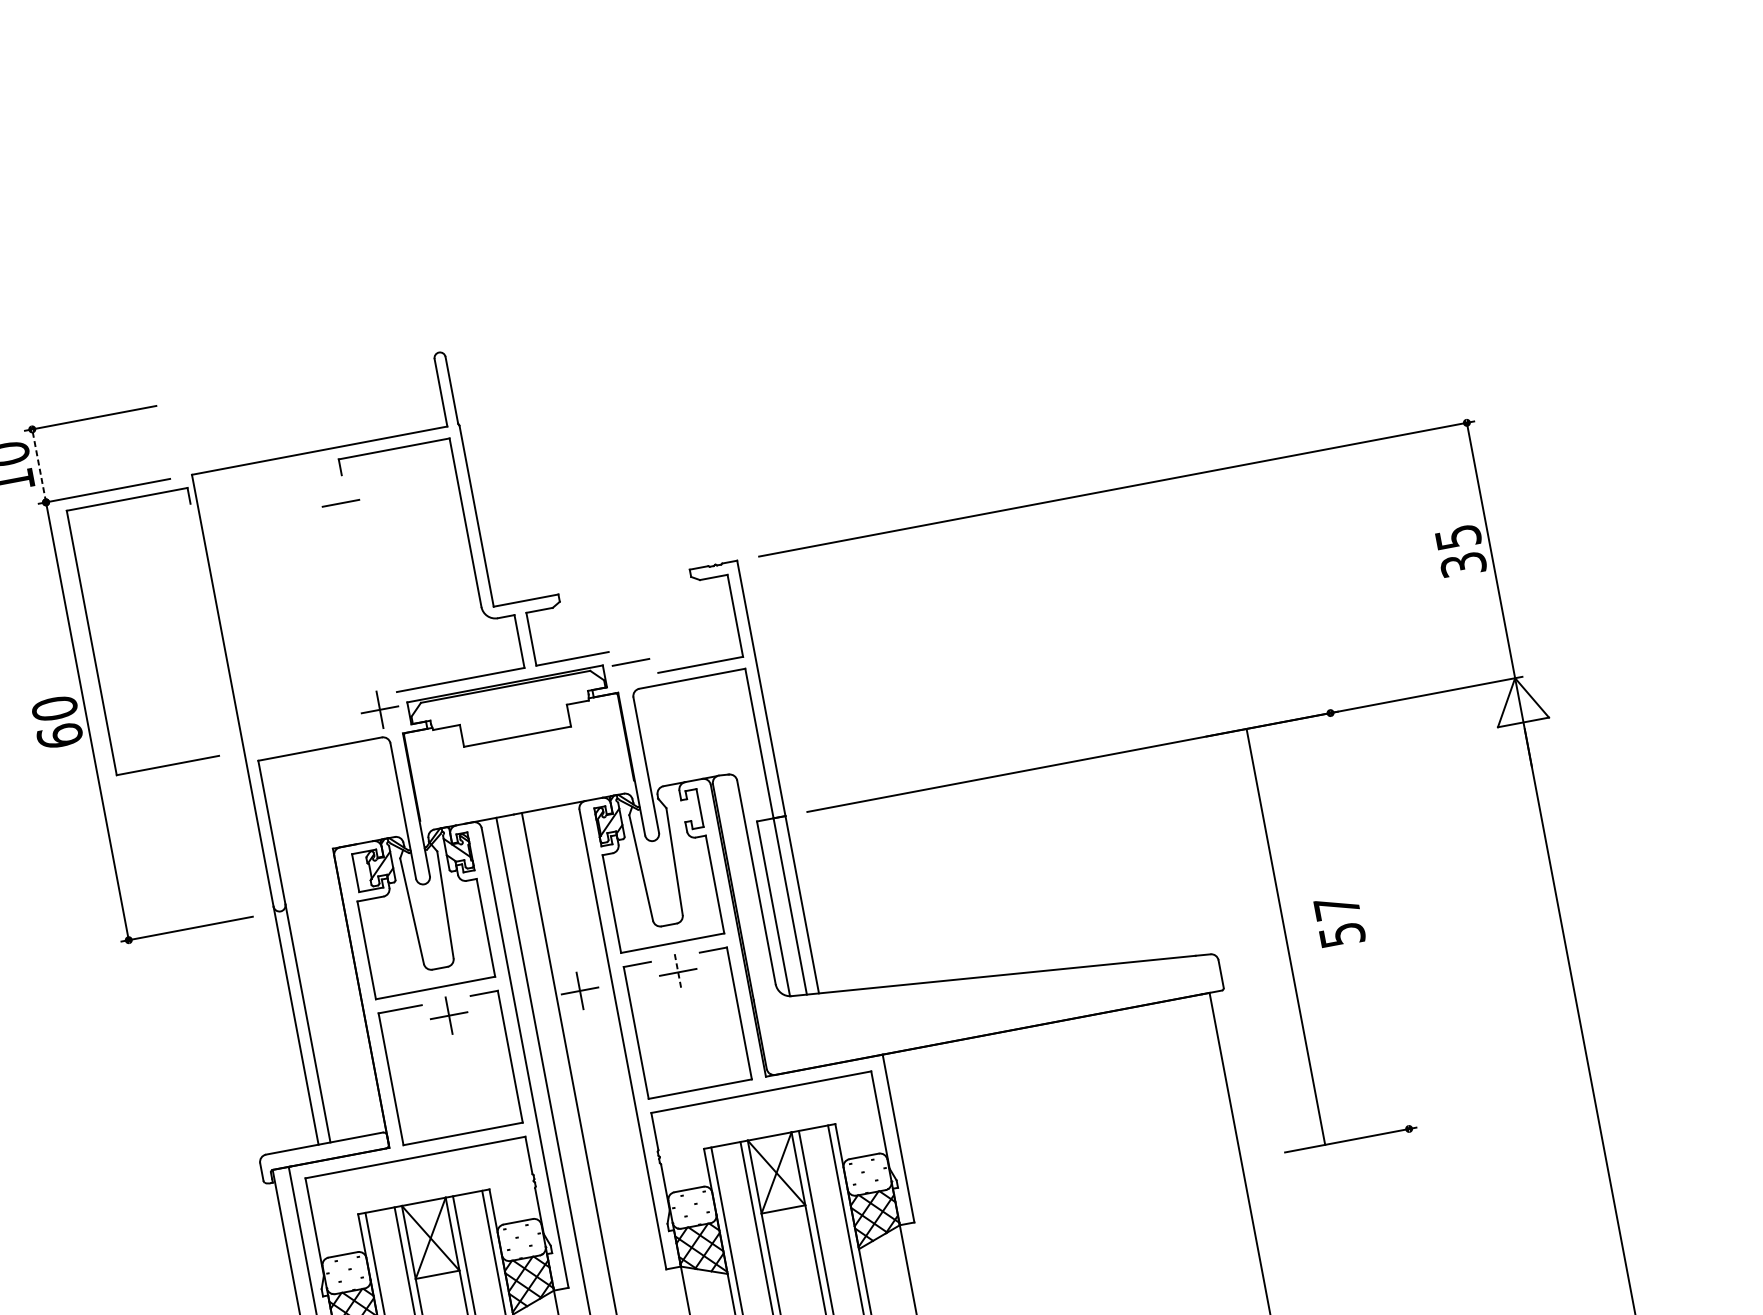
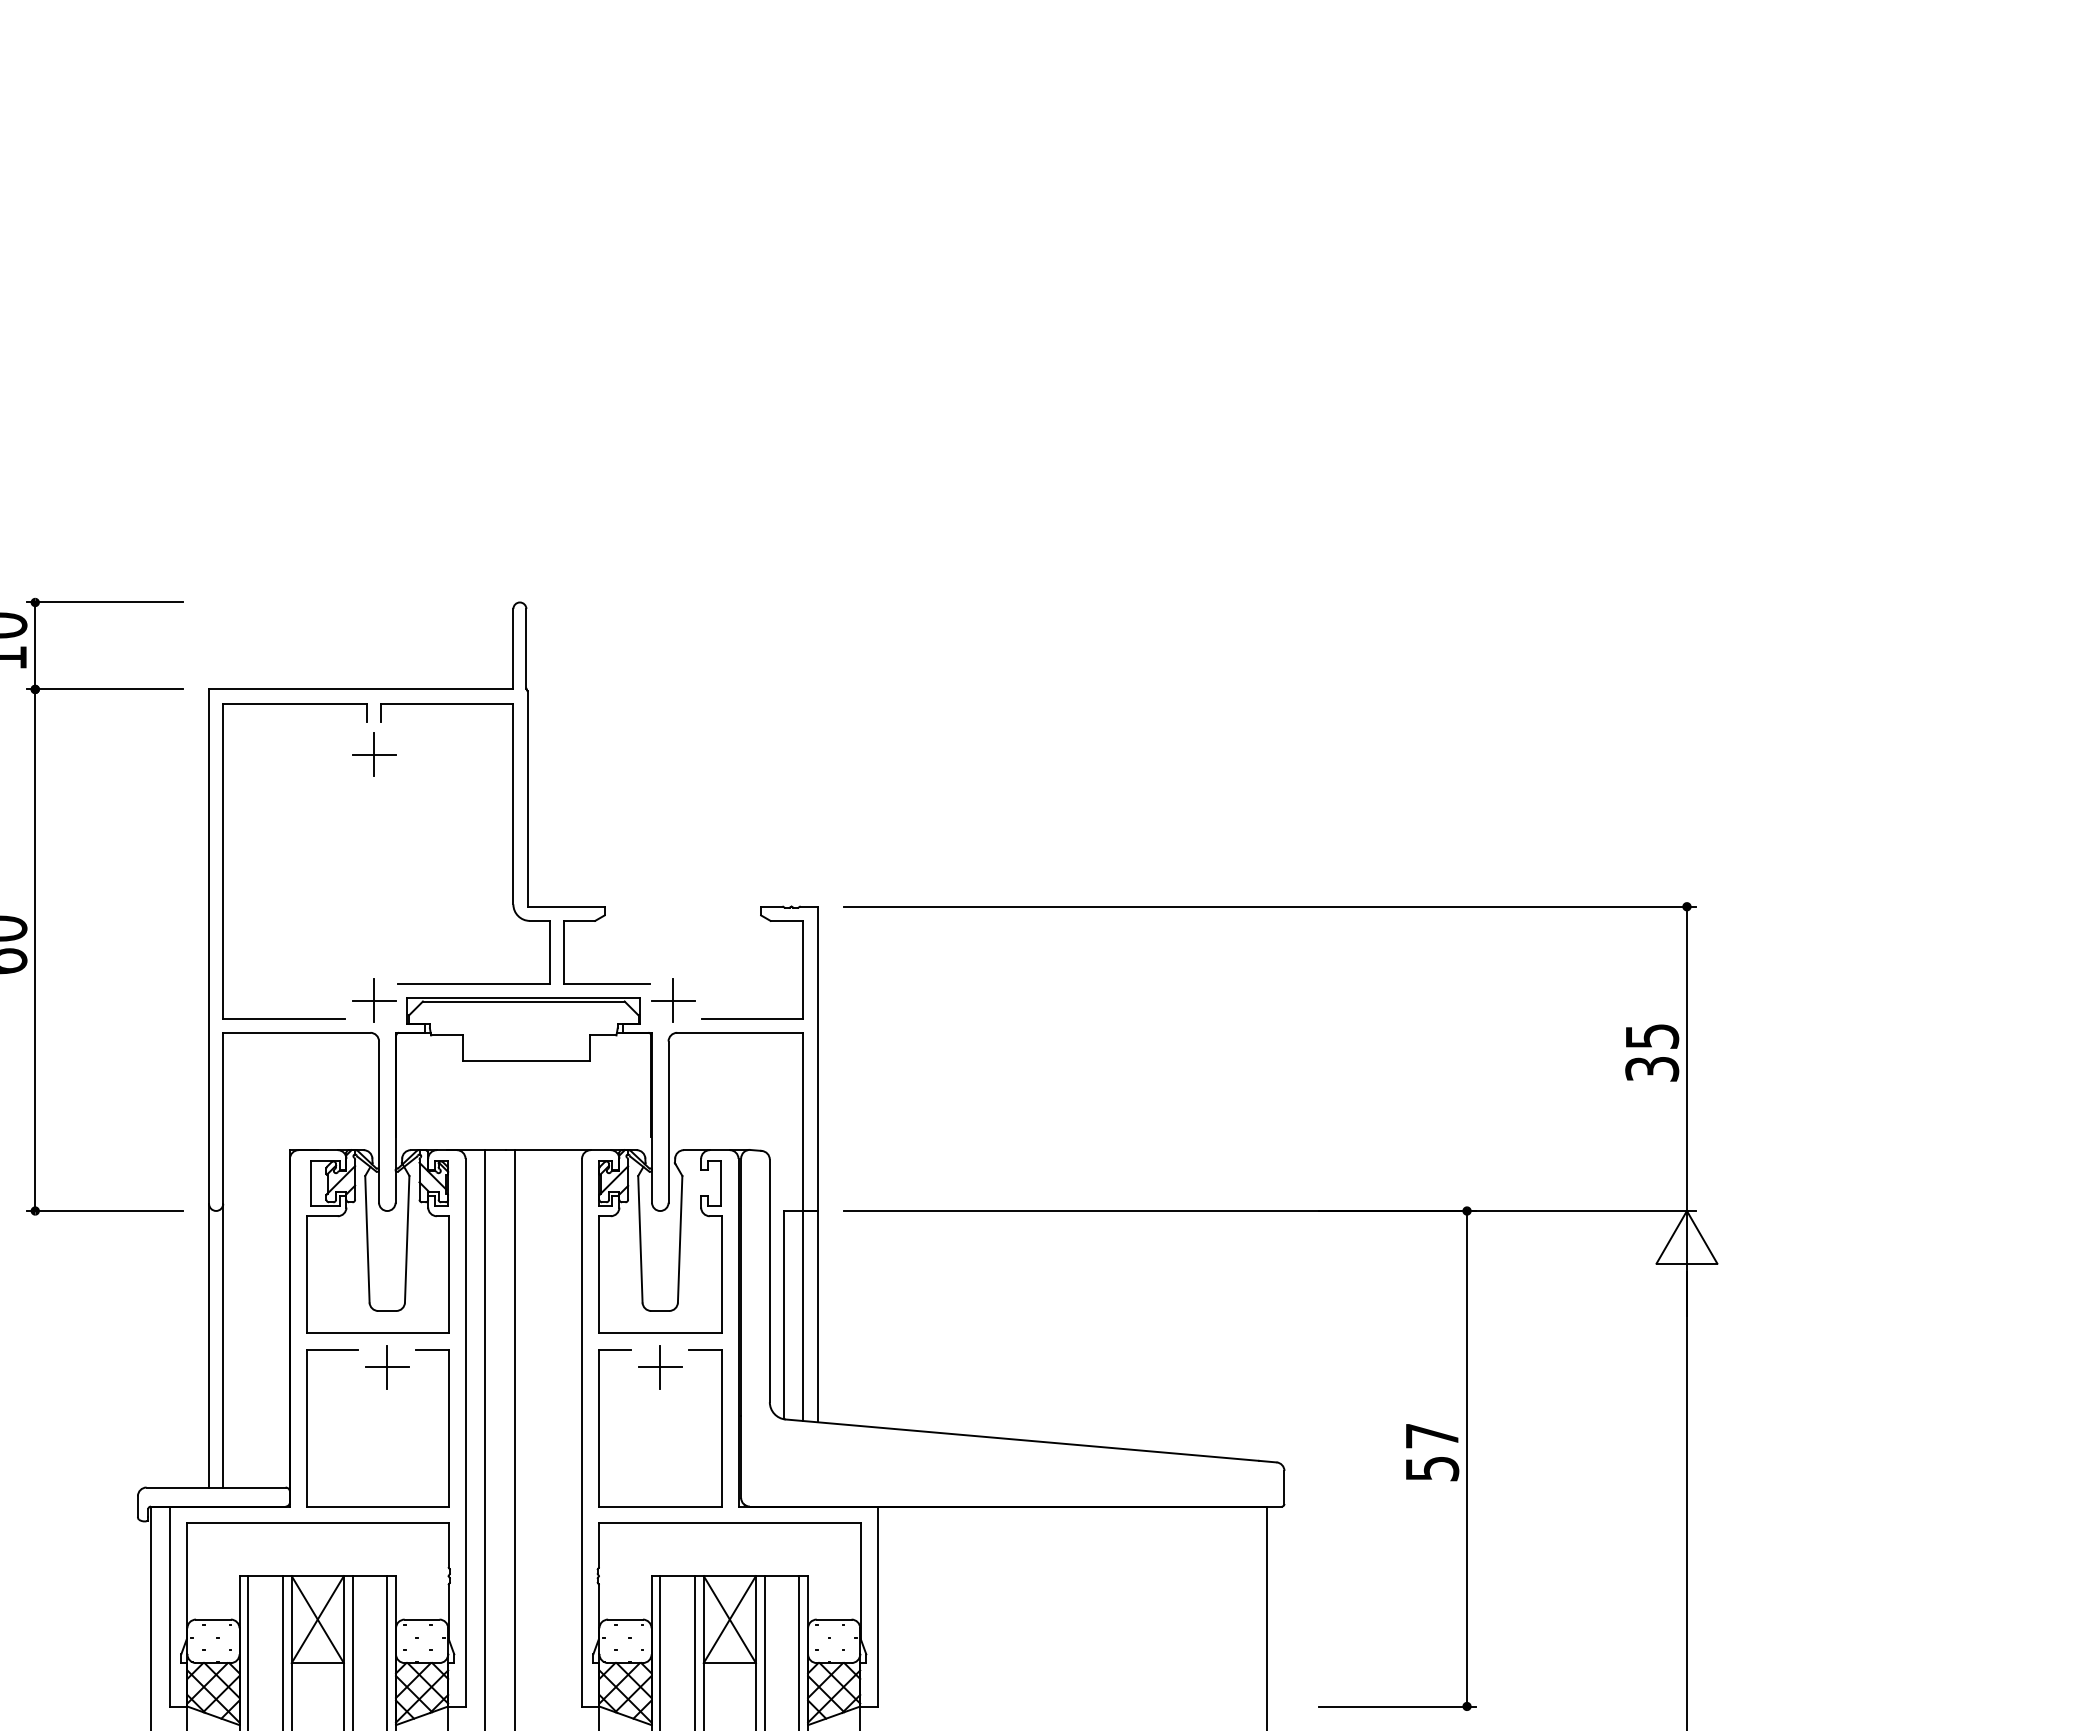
line: (39, 465) -> (35, 645), dashed -> solid
line: (341, 503) -> (374, 754), added
part: (92, 643) -> (223, 861), moved
line: (631, 662) -> (673, 1000), added
line: (1286, 936) -> (1467, 1458), moved
line: (678, 972) -> (660, 1367), dashed -> solid
part: (580, 990) -> (543, 1367), removed

